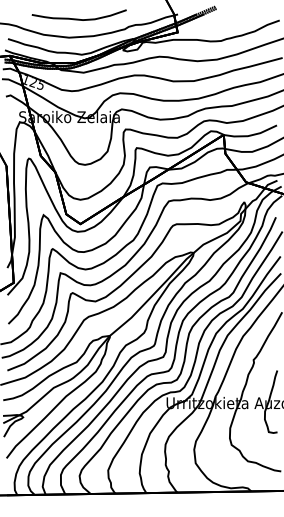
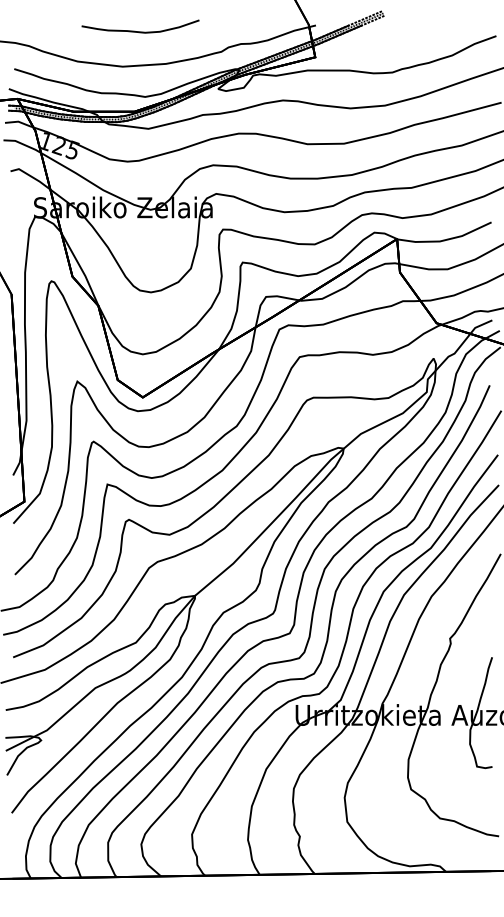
part: (78, 14) -> (139, 25), size x0.7

